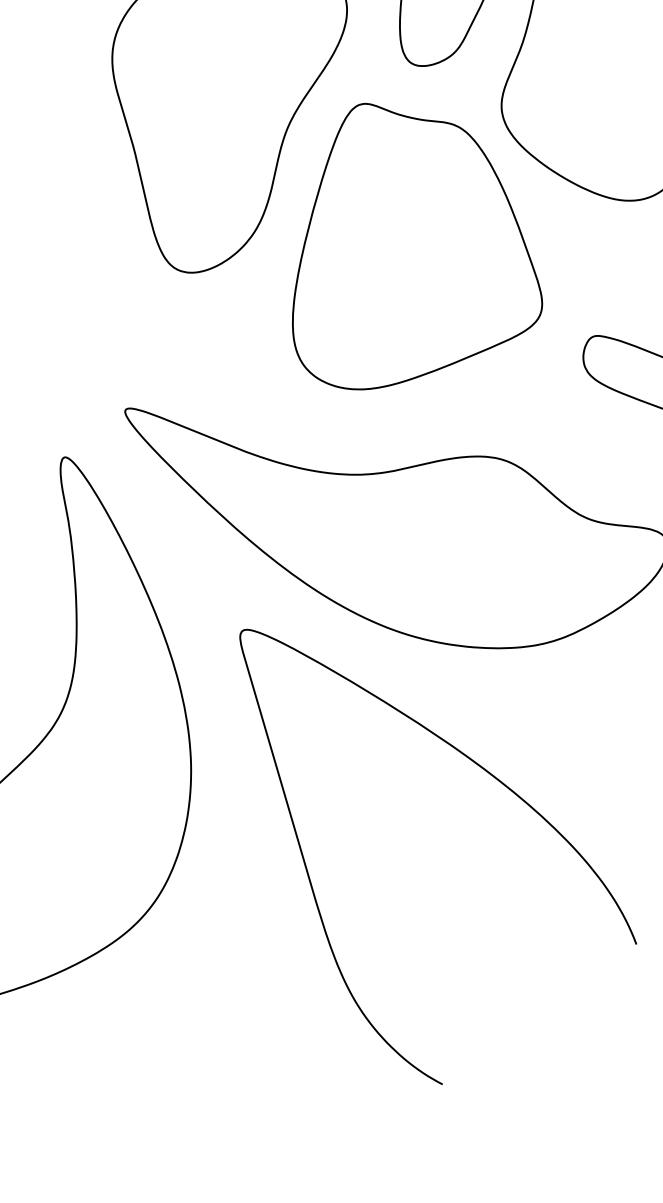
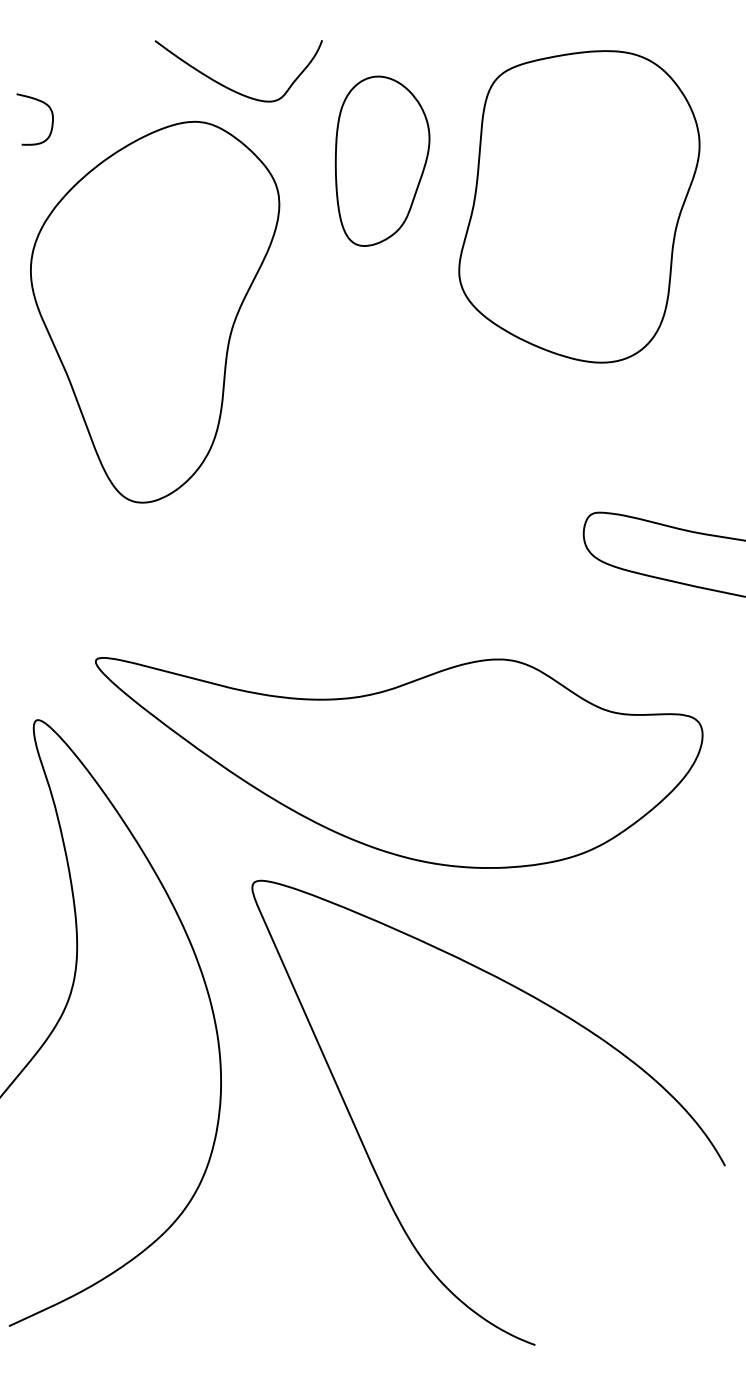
part: (424, 254) -> (397, 449), removed

